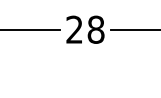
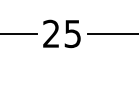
text: (95, 29) -> (72, 33), 28 -> 25

